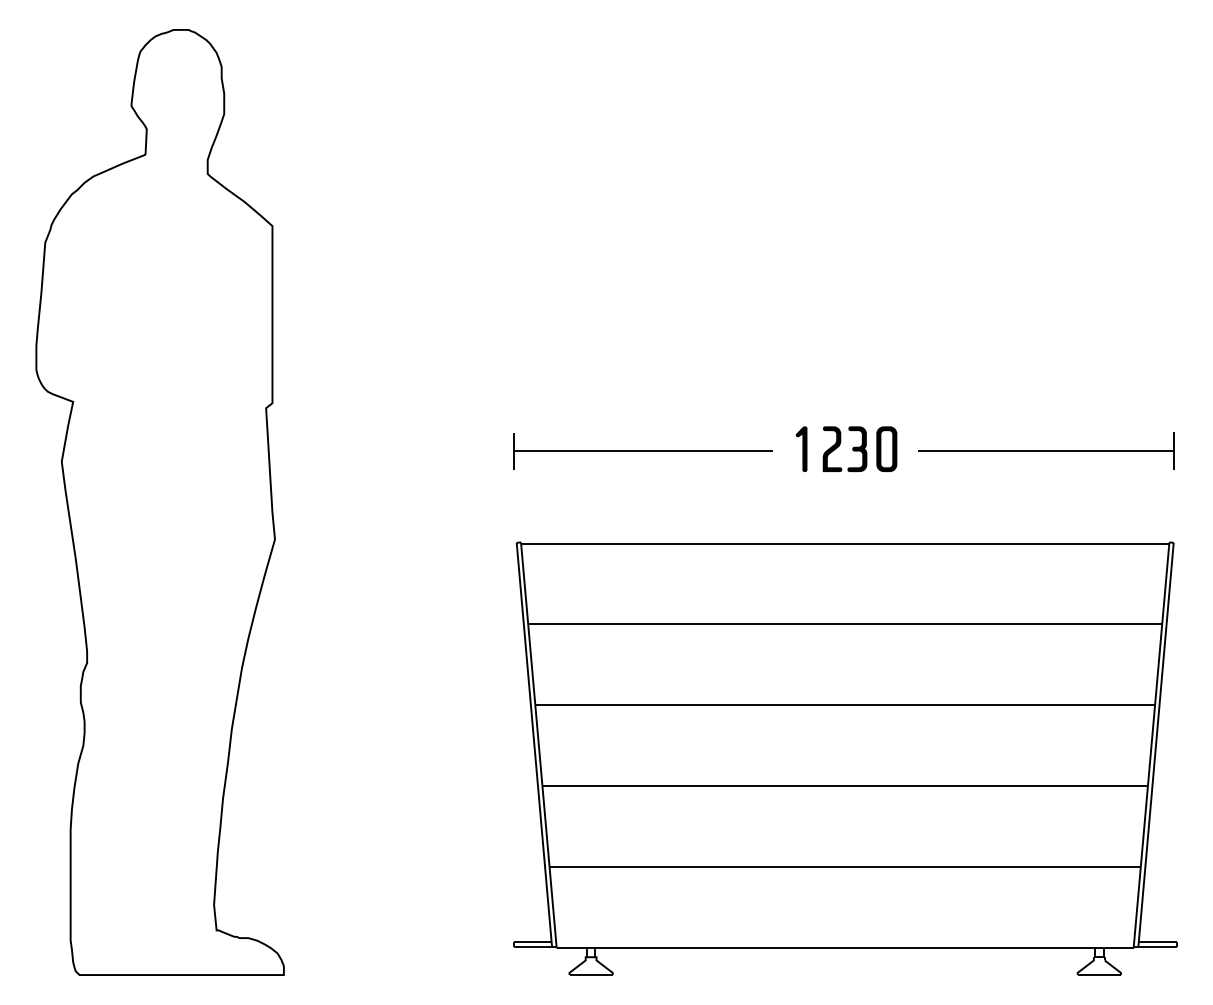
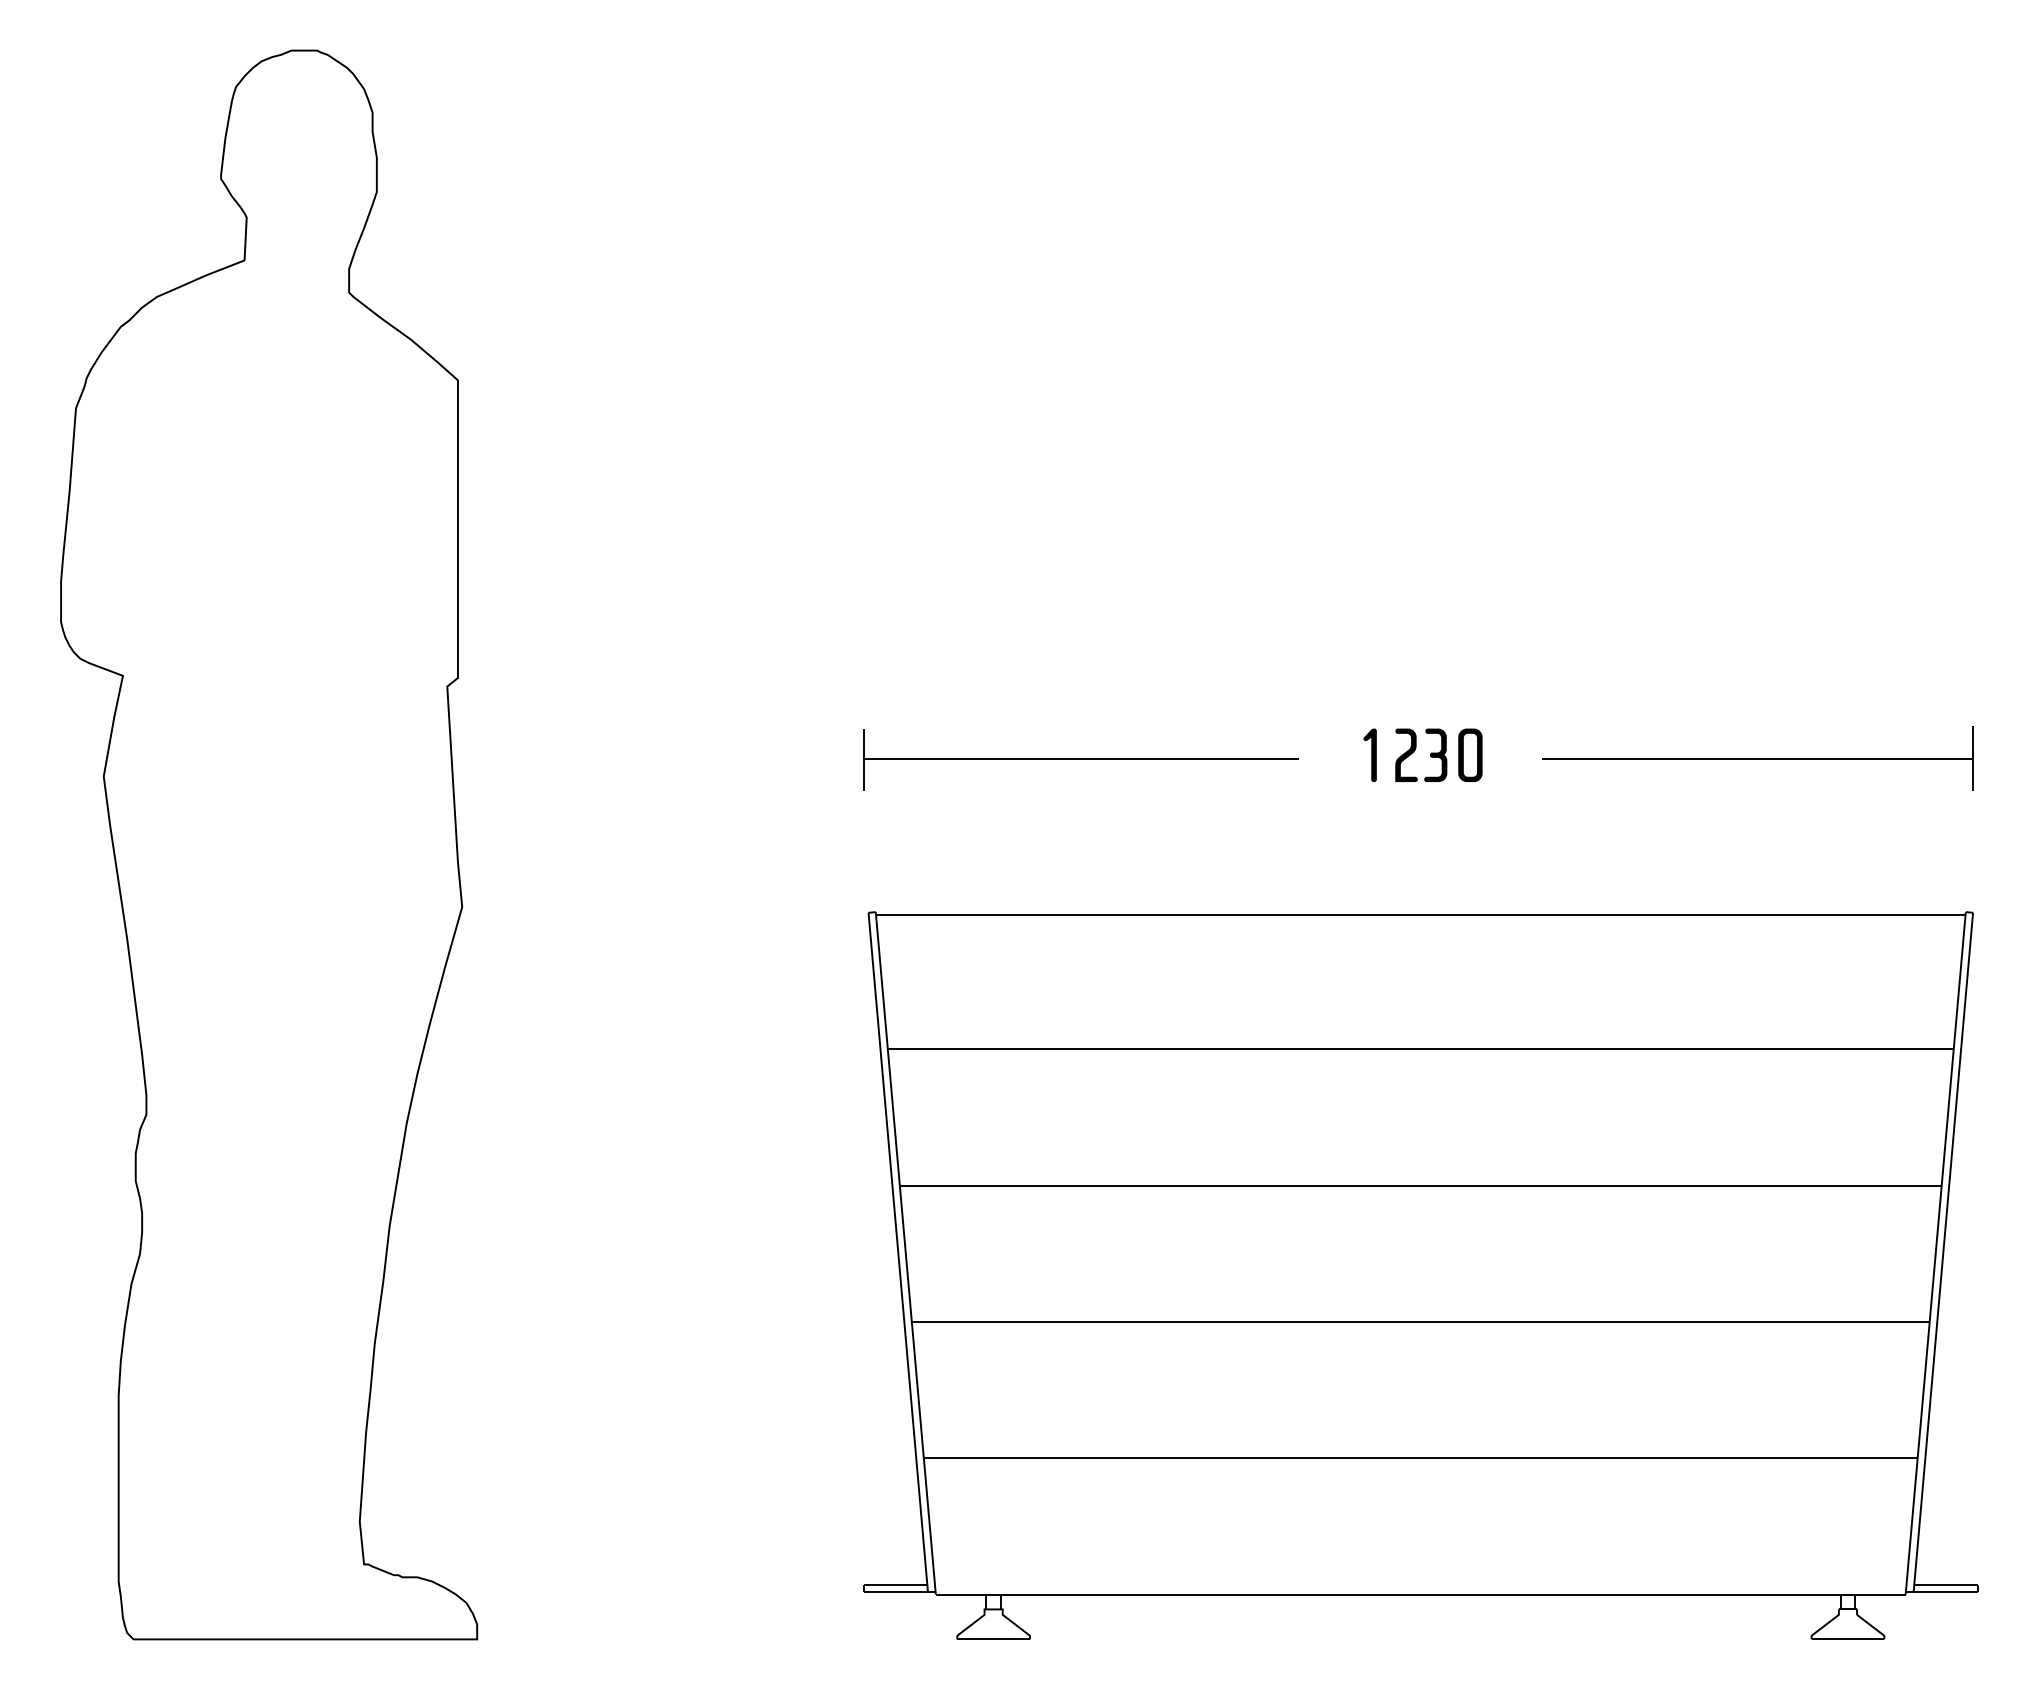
part: (846, 448) -> (1422, 754), size x0.7

